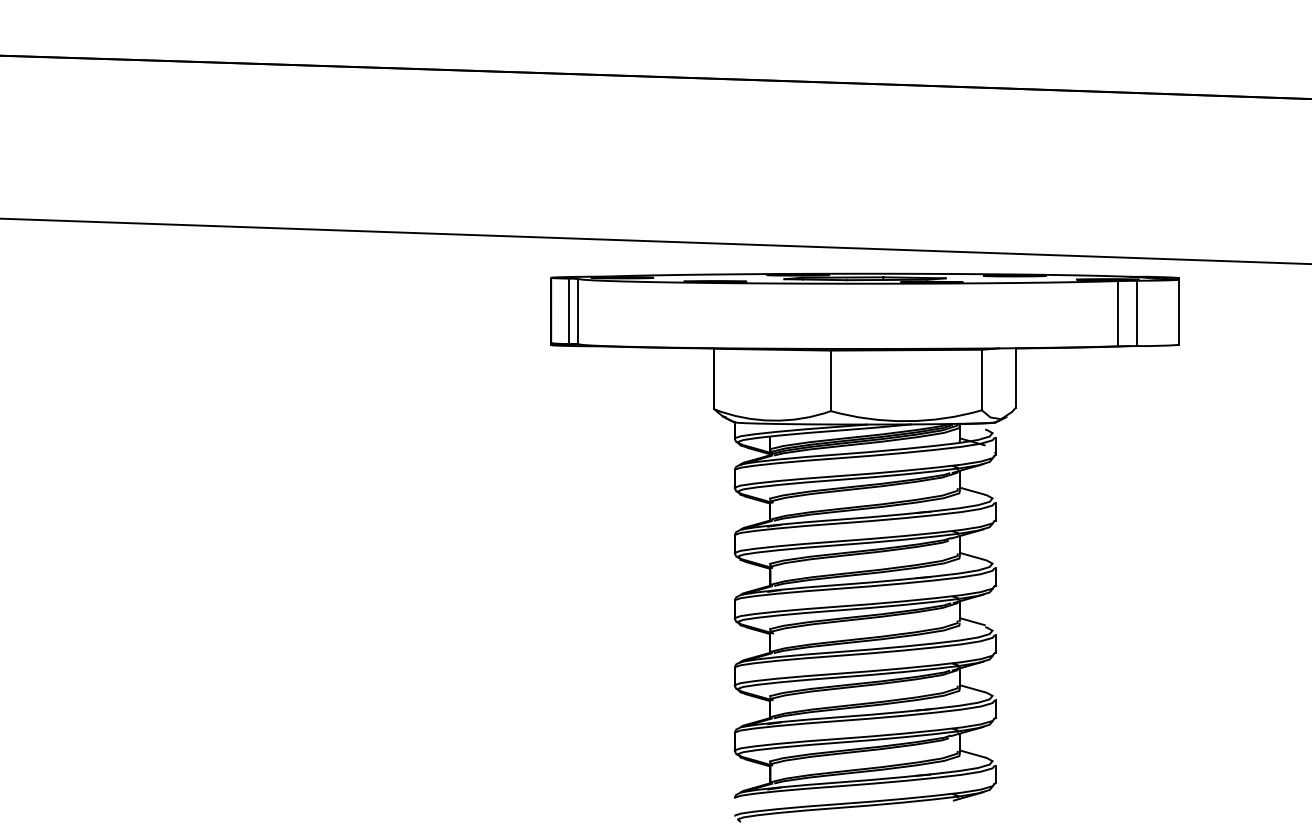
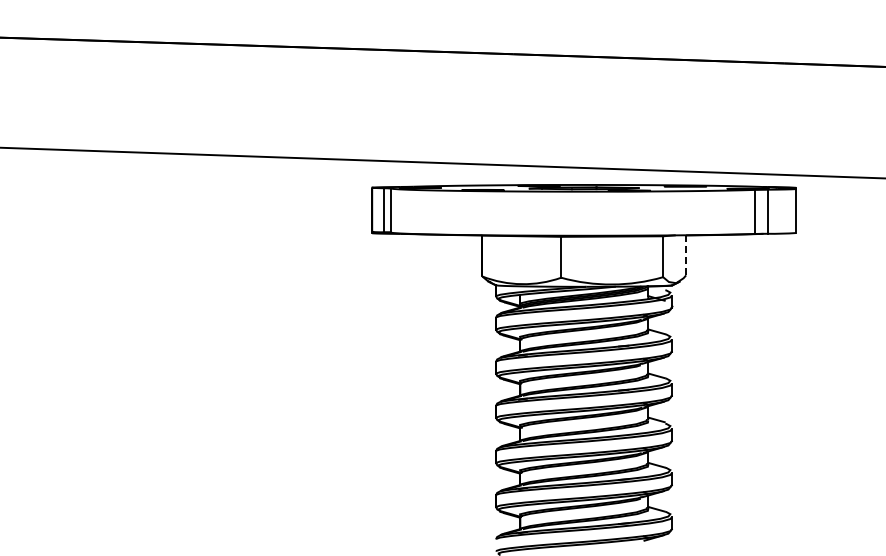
line: (1016, 376) -> (686, 254), solid -> dashed

